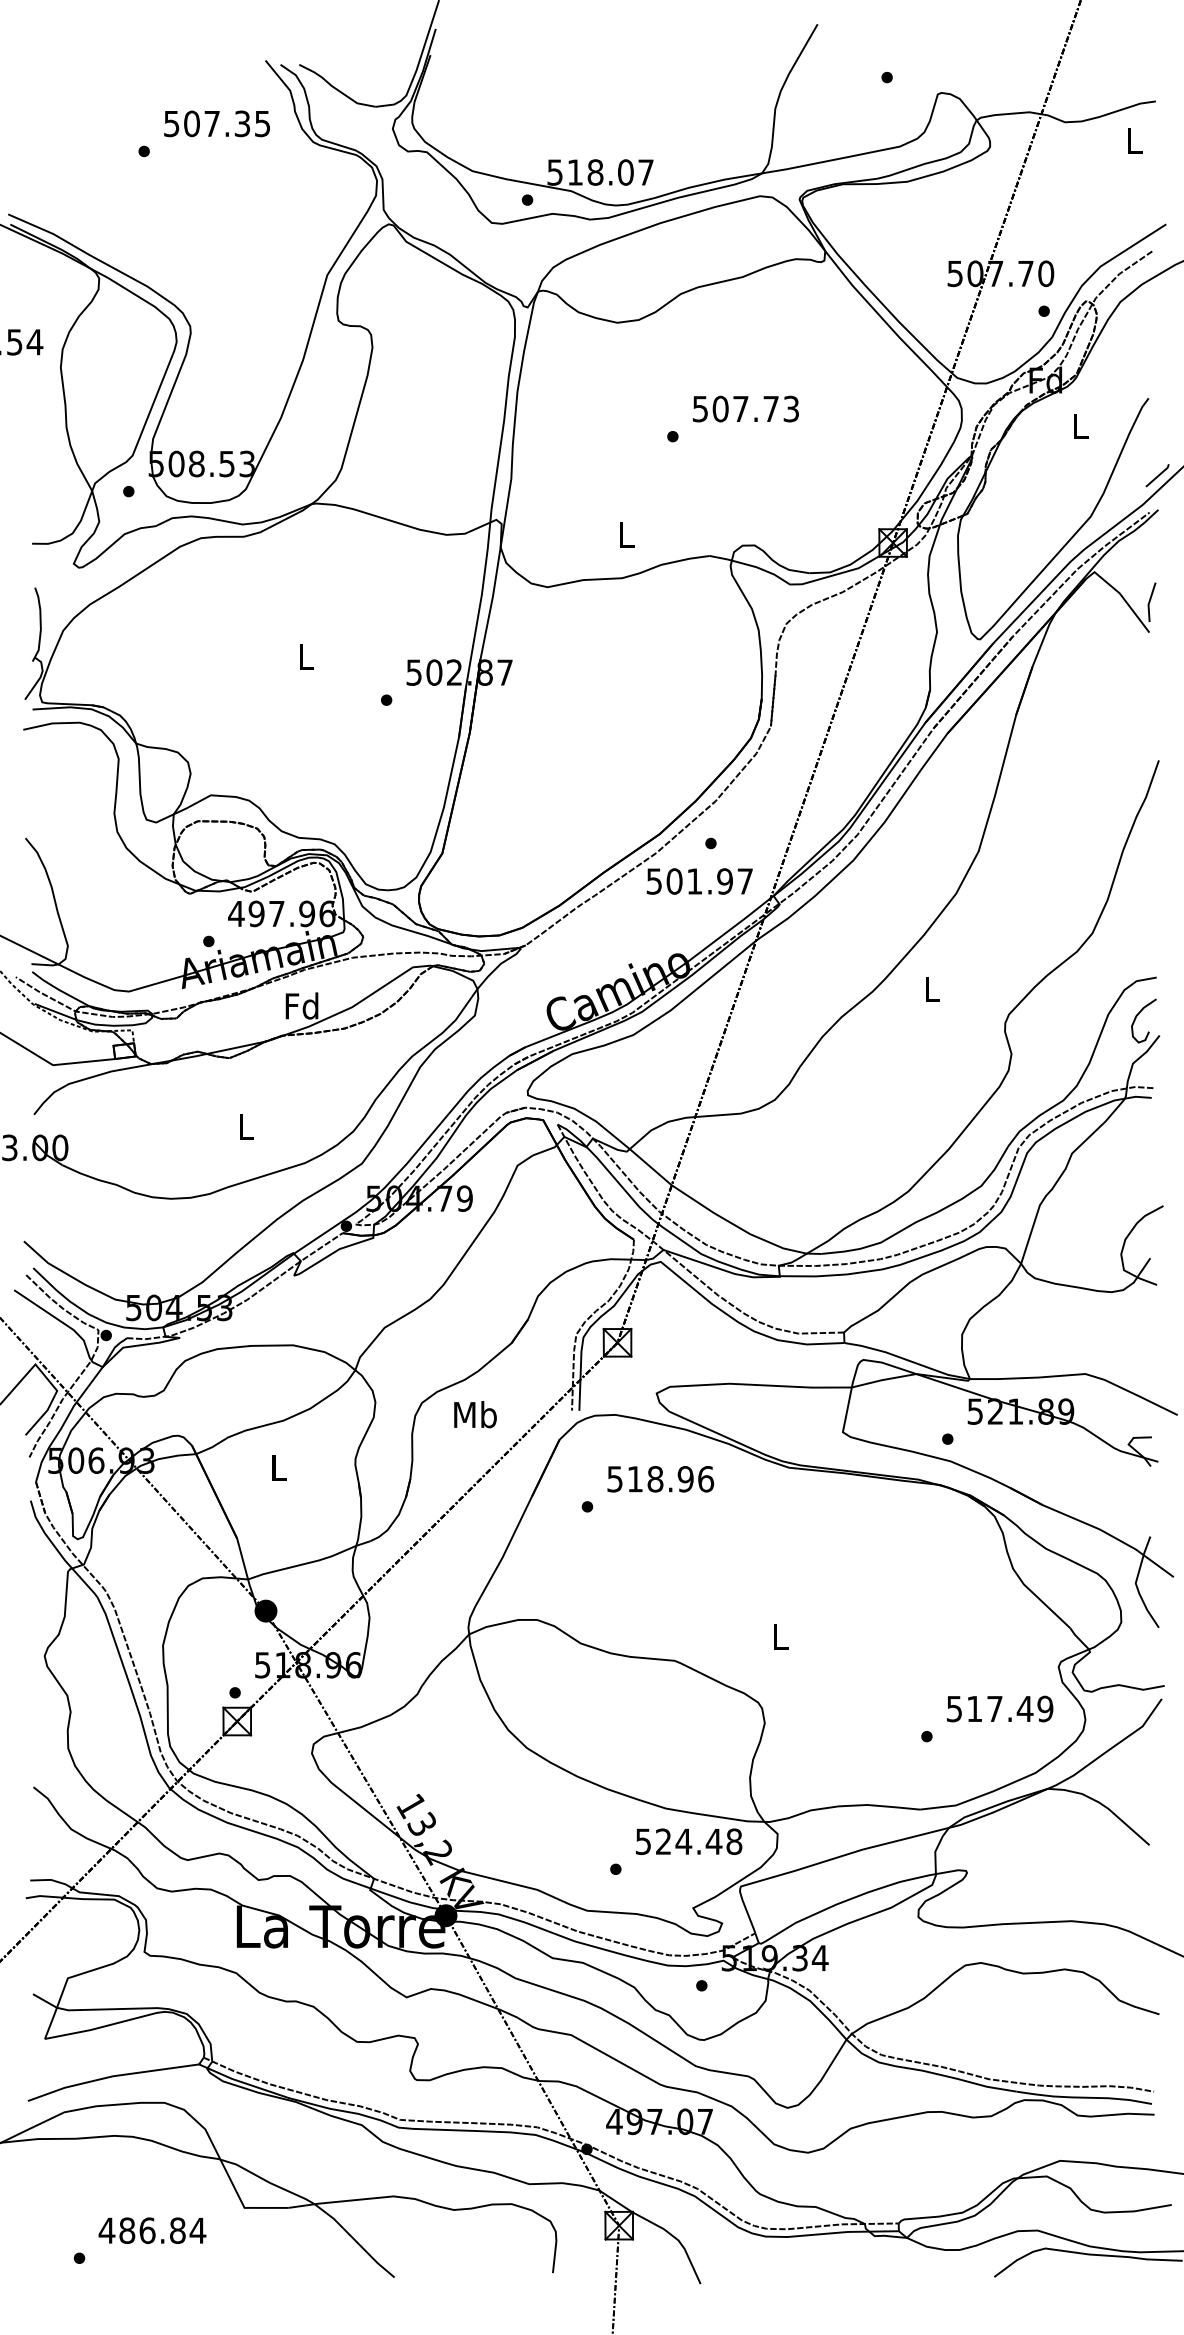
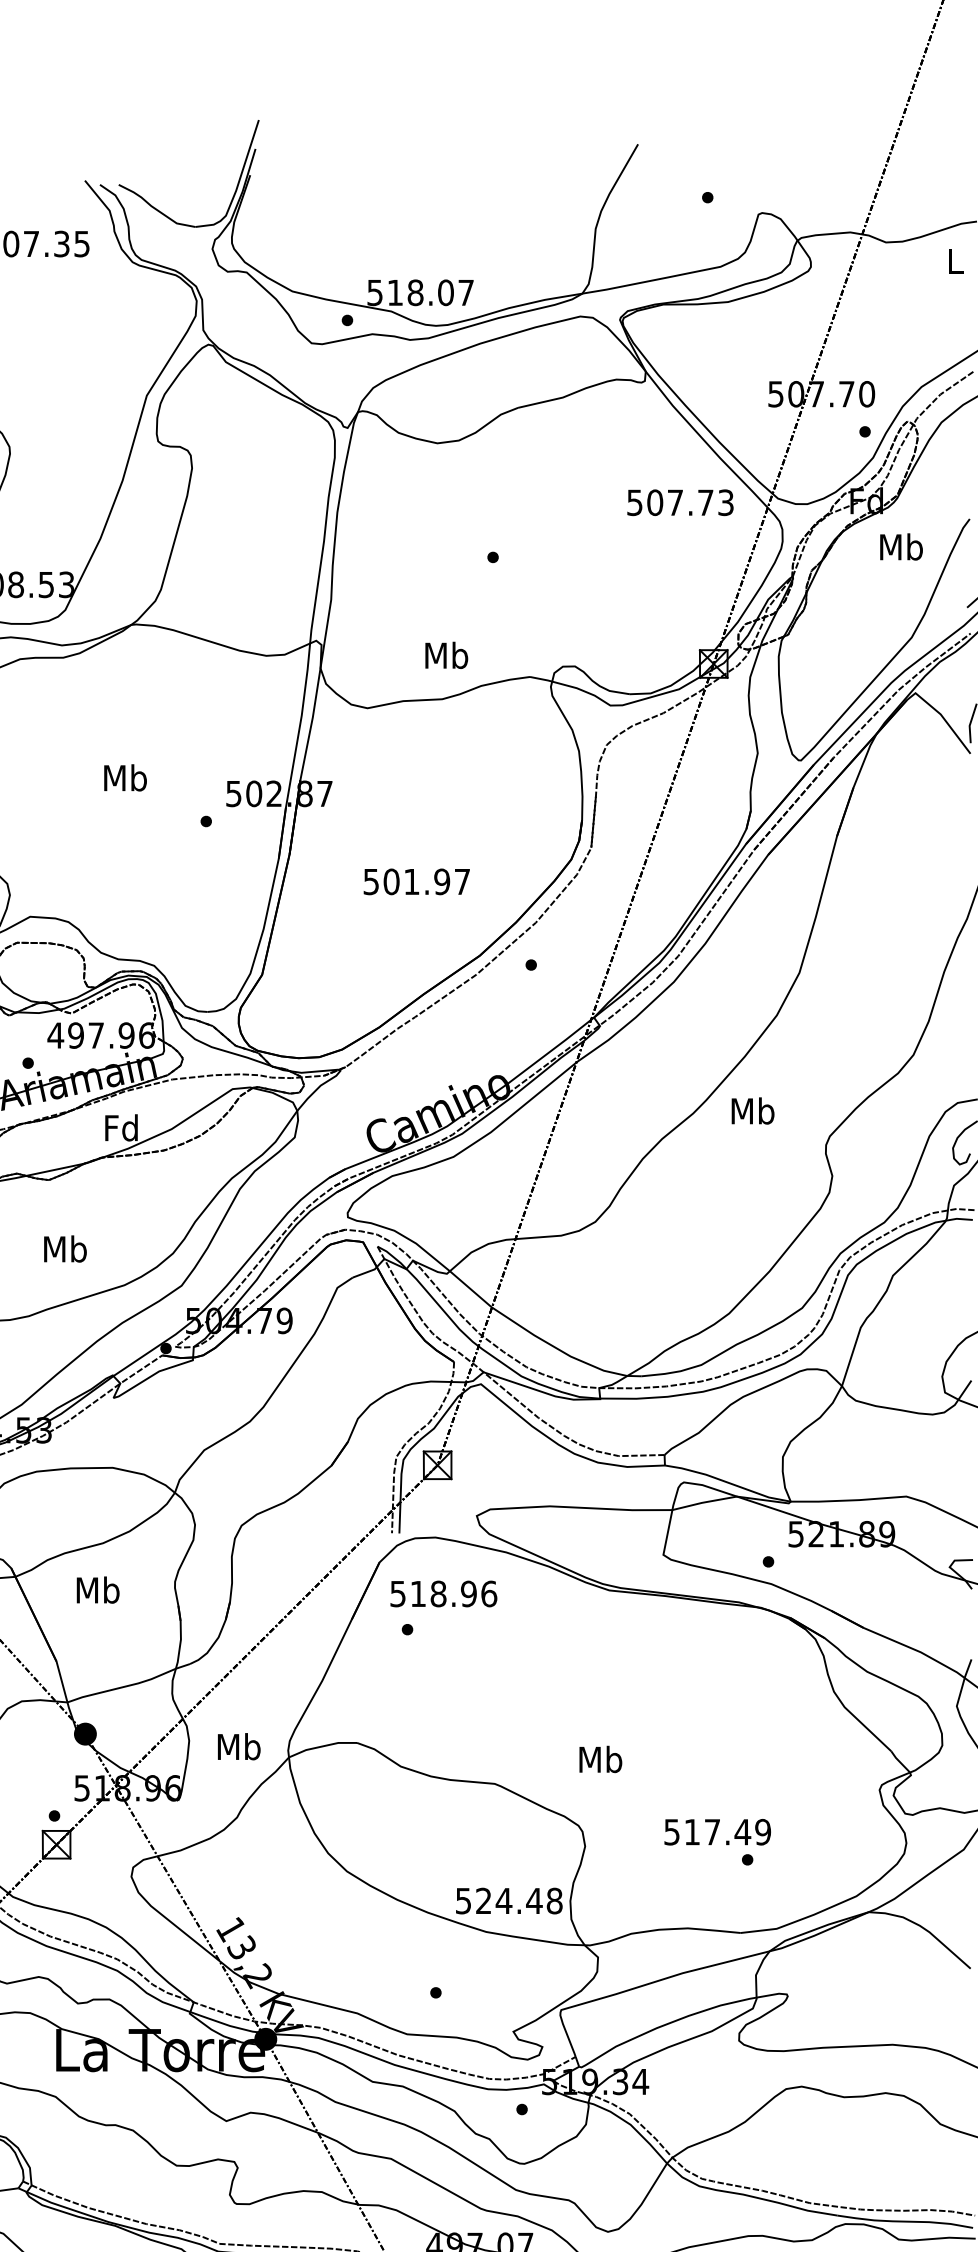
text: (745, 408) -> (680, 502), moved
text: (1080, 425) -> (901, 546), L -> Mb
text: (626, 534) -> (446, 655), L -> Mb
text: (305, 656) -> (124, 777), L -> Mb
text: (699, 881) -> (416, 881), moved
text: (932, 988) -> (753, 1110), L -> Mb
text: (245, 1126) -> (64, 1248), L -> Mb
text: (475, 1414) -> (239, 1746), moved
text: (278, 1466) -> (97, 1589), L -> Mb
text: (660, 1479) -> (443, 1594), moved
text: (780, 1635) -> (600, 1758), L -> Mb
text: (1000, 1708) -> (718, 1831), moved
text: (689, 1841) -> (509, 1900), moved

